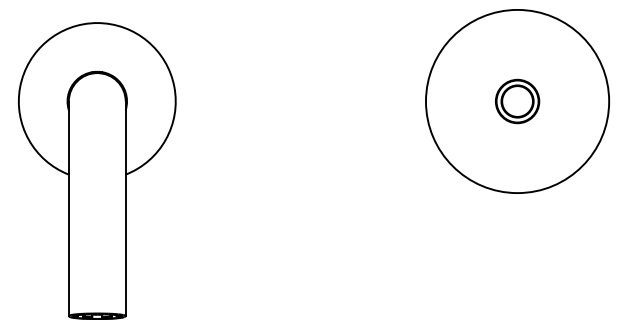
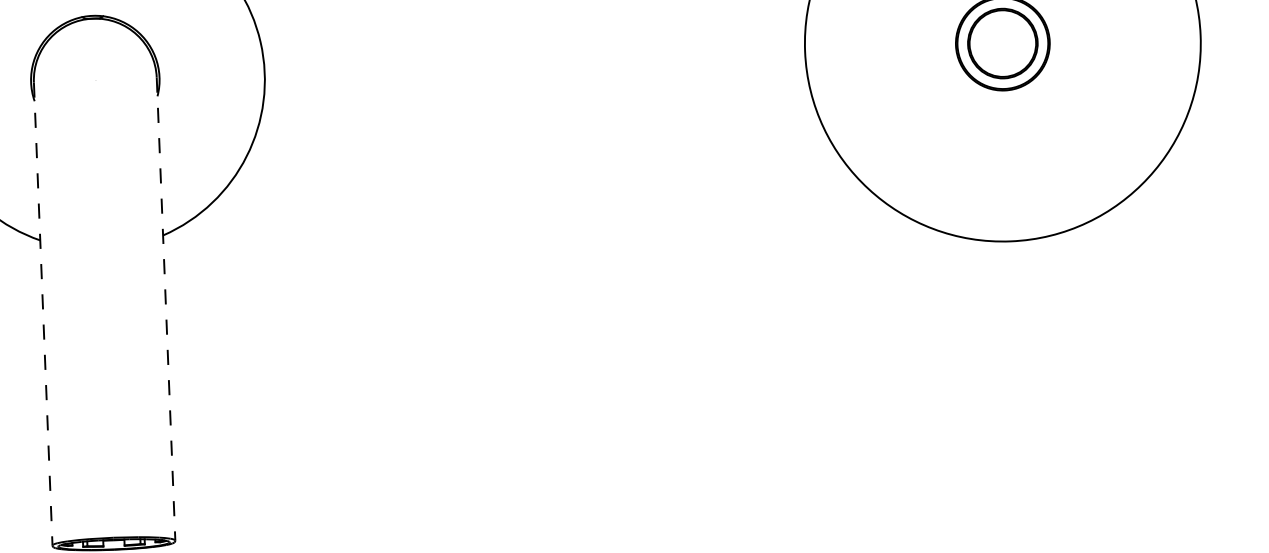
line: (68, 209) -> (42, 315), solid -> dashed
line: (125, 209) -> (165, 310), solid -> dashed

